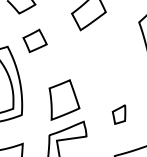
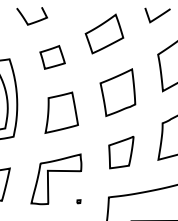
part: (34, 40) -> (52, 57), moved
part: (108, 61) -> (117, 92), added
part: (63, 99) -> (61, 112), moved
part: (119, 114) -> (121, 152), size x1.67

